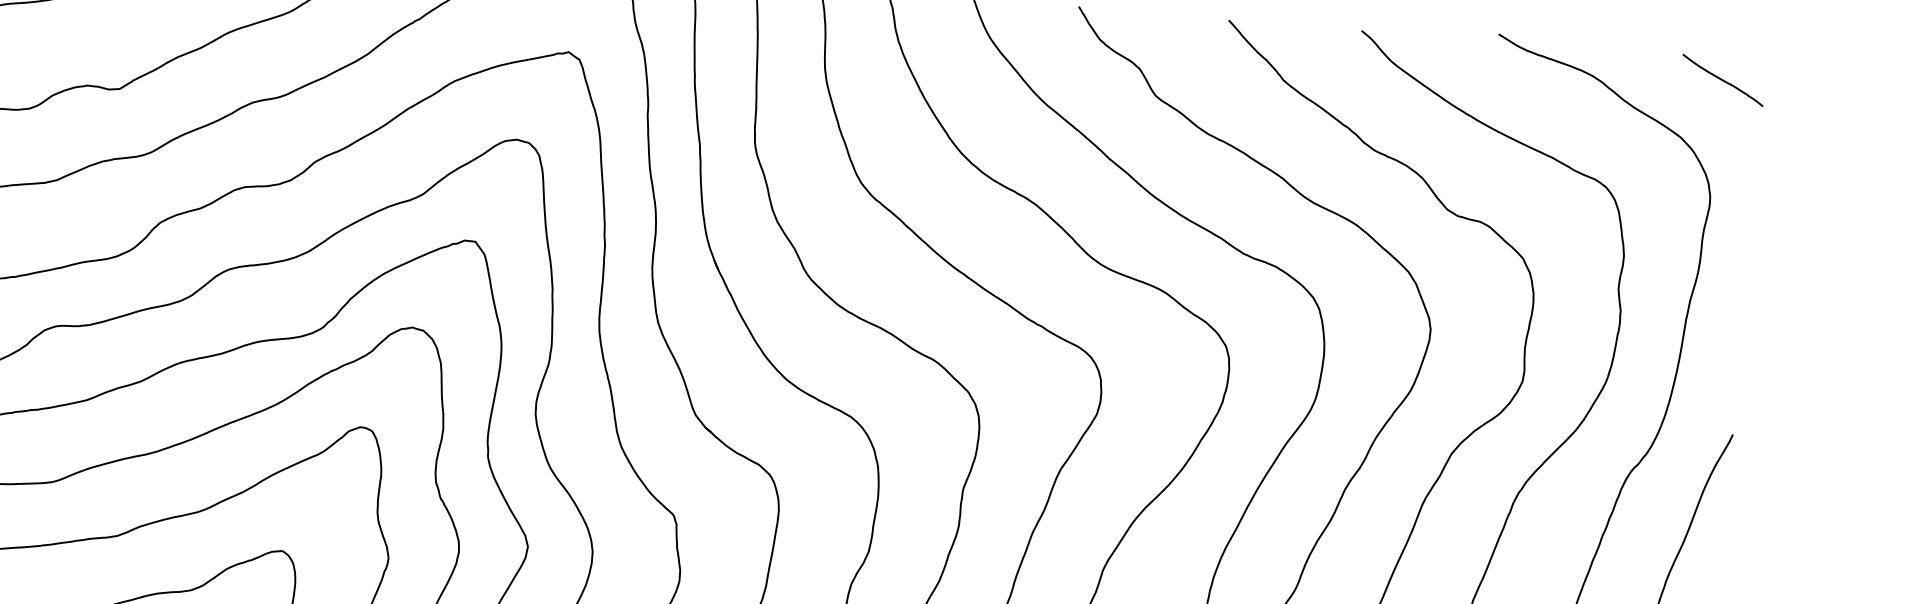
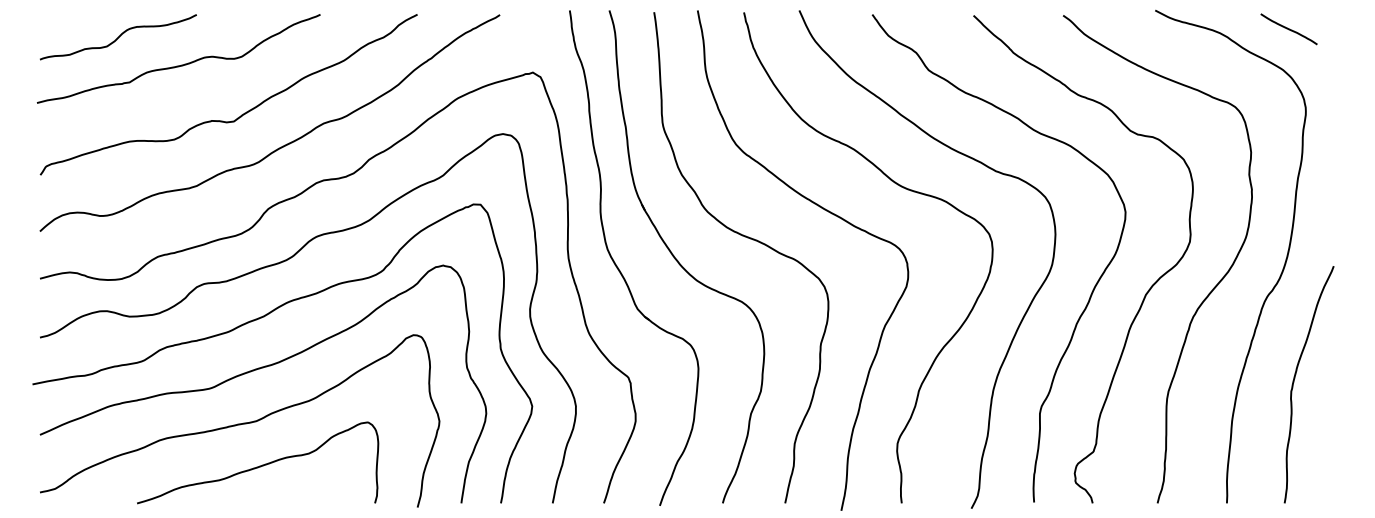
curve: (1722, 80) -> (1288, 29), moved

